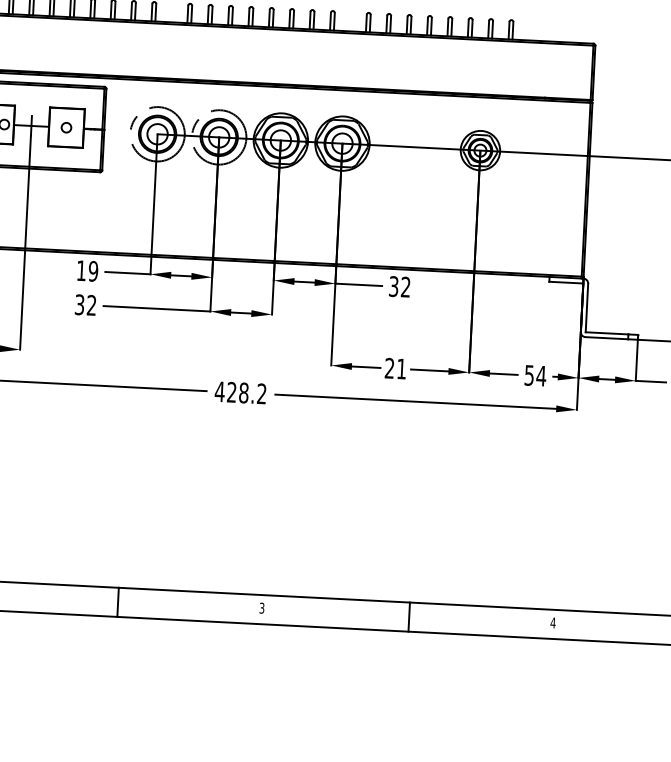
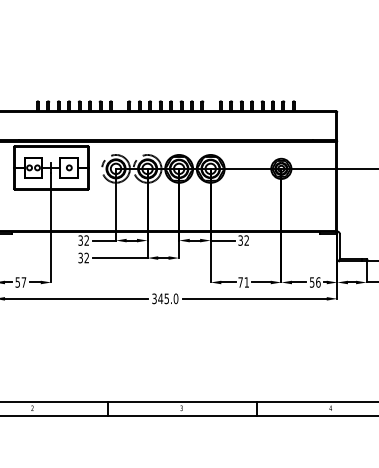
text: (86, 270) -> (83, 240), 19 -> 32
text: (389, 368) -> (240, 282), 21 -> 71
text: (539, 376) -> (317, 282), 54 -> 56
text: (241, 392) -> (165, 298), 428.2 -> 345.0

